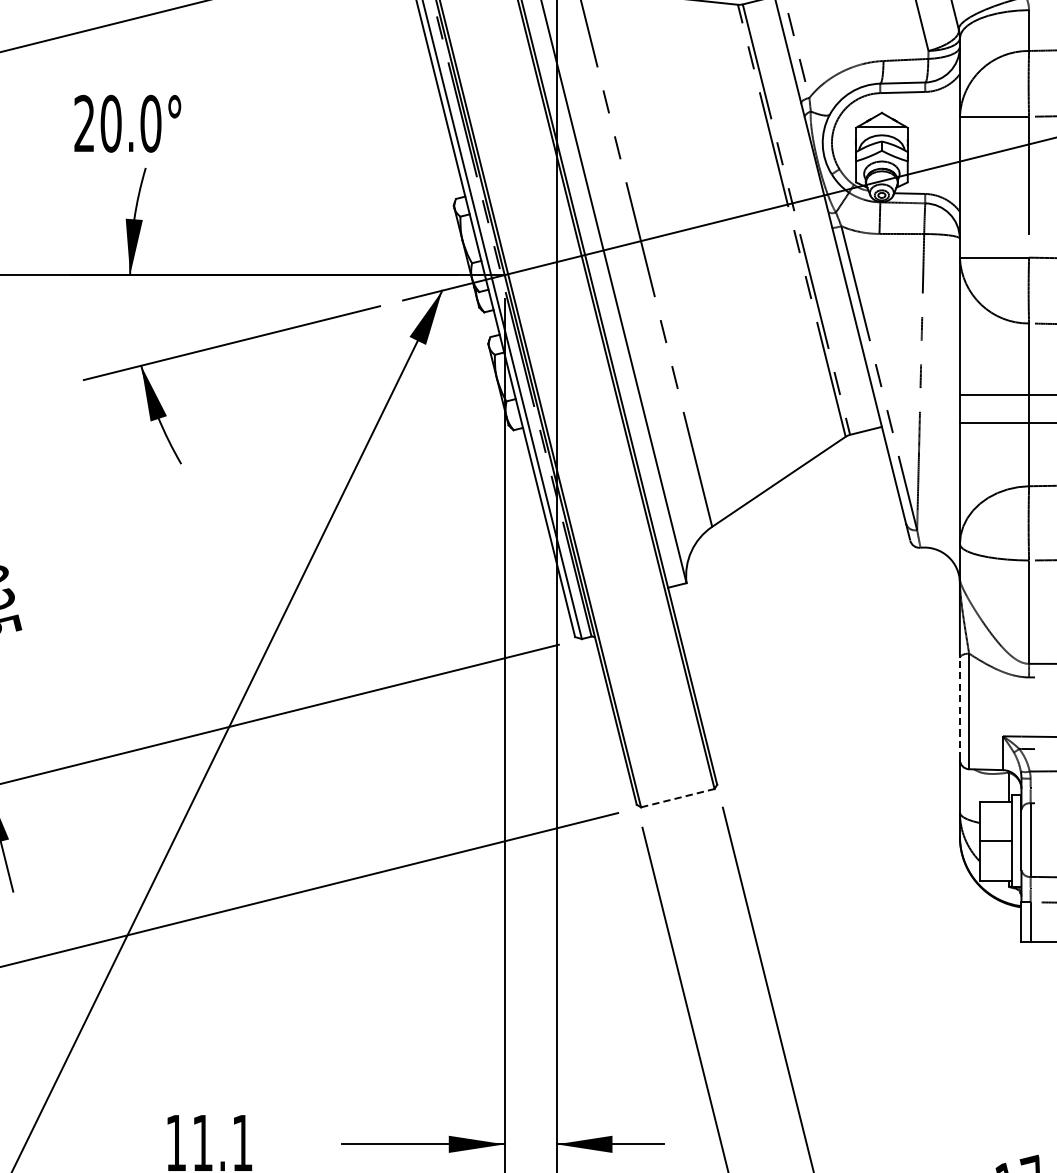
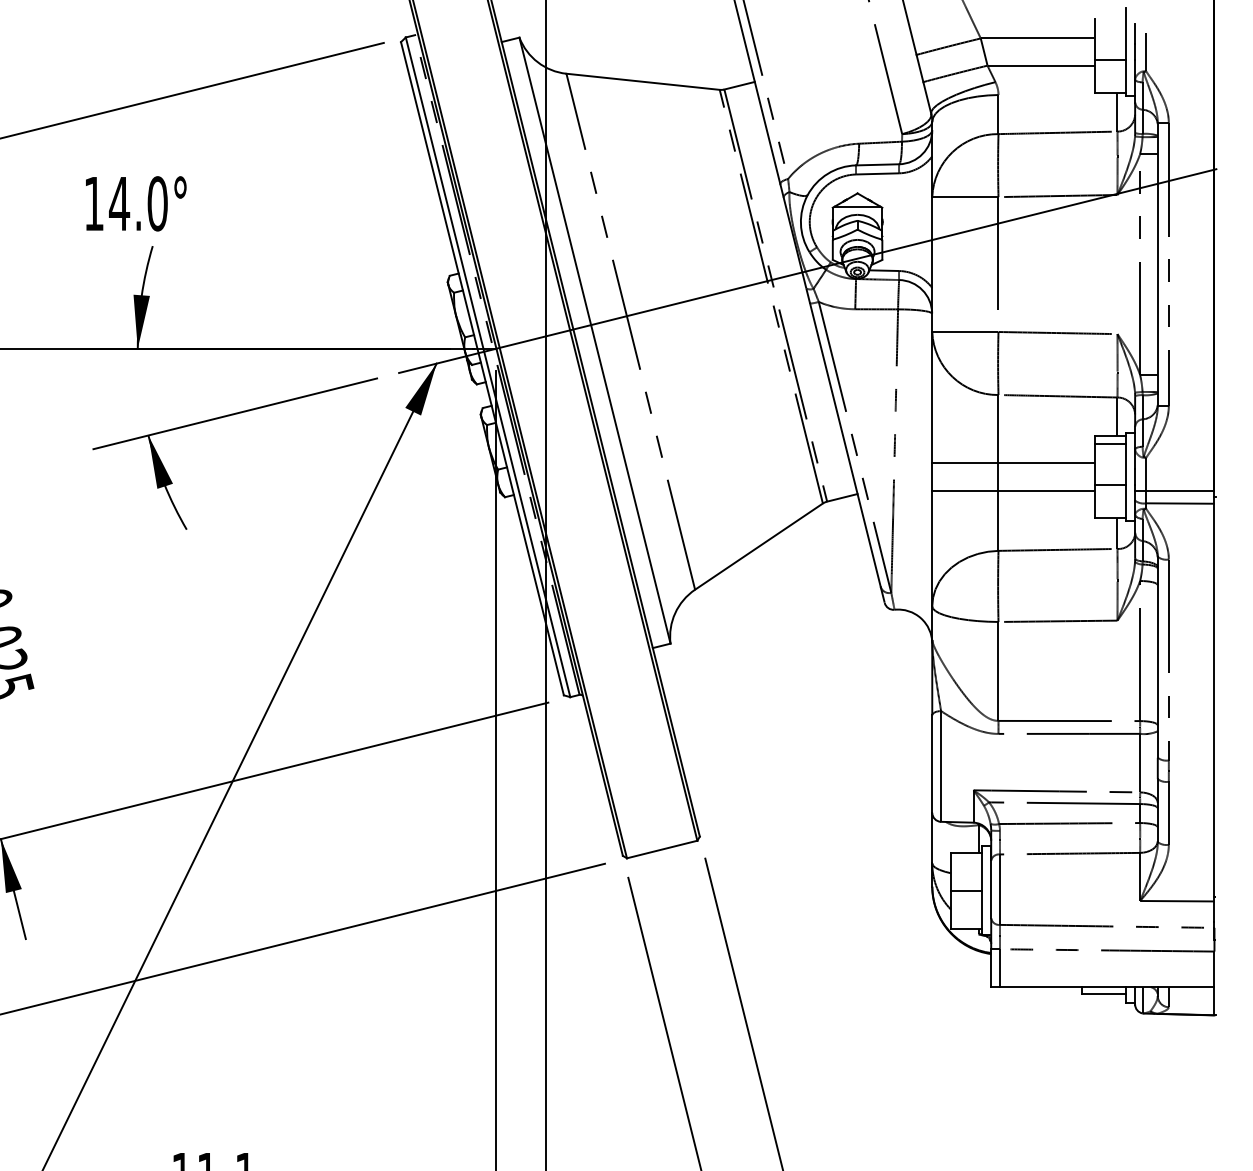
text: (98, 123) -> (107, 203), 20.0° -> 14.0°
line: (960, 708) -> (932, 763), dashed -> solid
line: (678, 798) -> (662, 849), dashed -> solid

